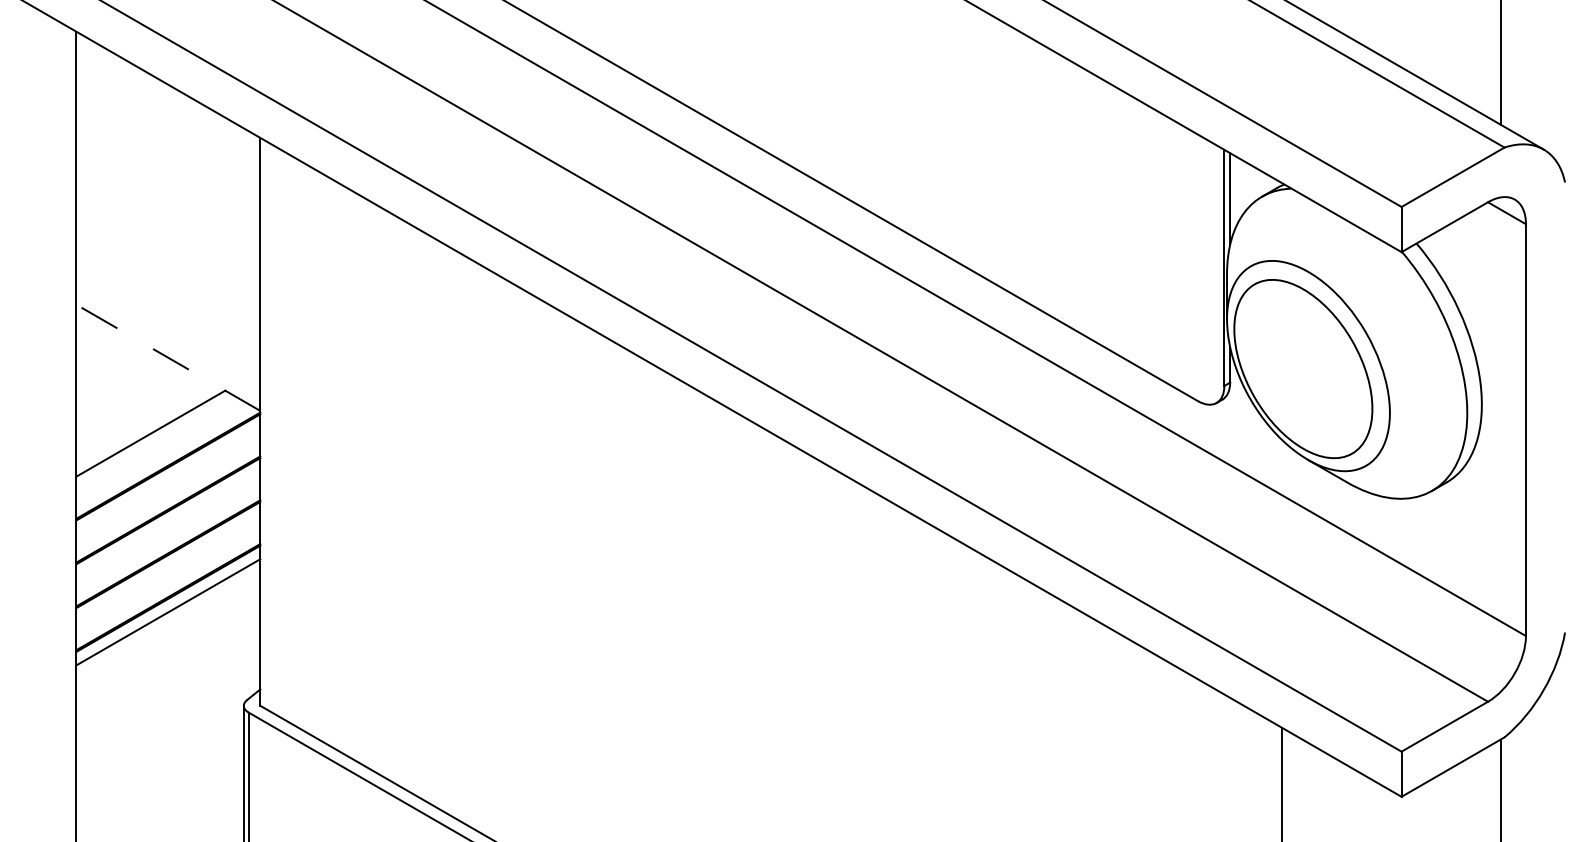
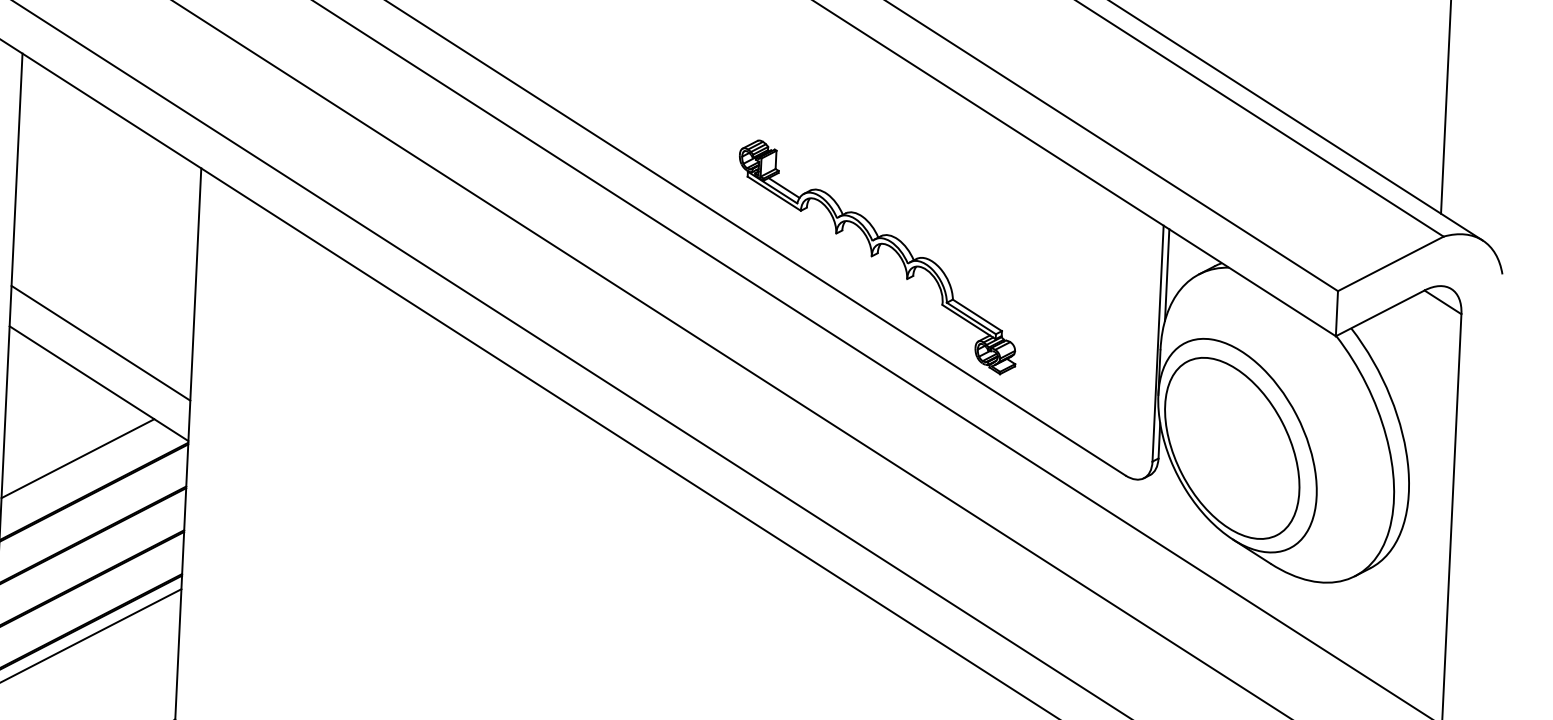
part: (939, 194) -> (877, 256), added
line: (168, 317) -> (101, 343), added
line: (167, 357) -> (98, 383), dashed -> solid

